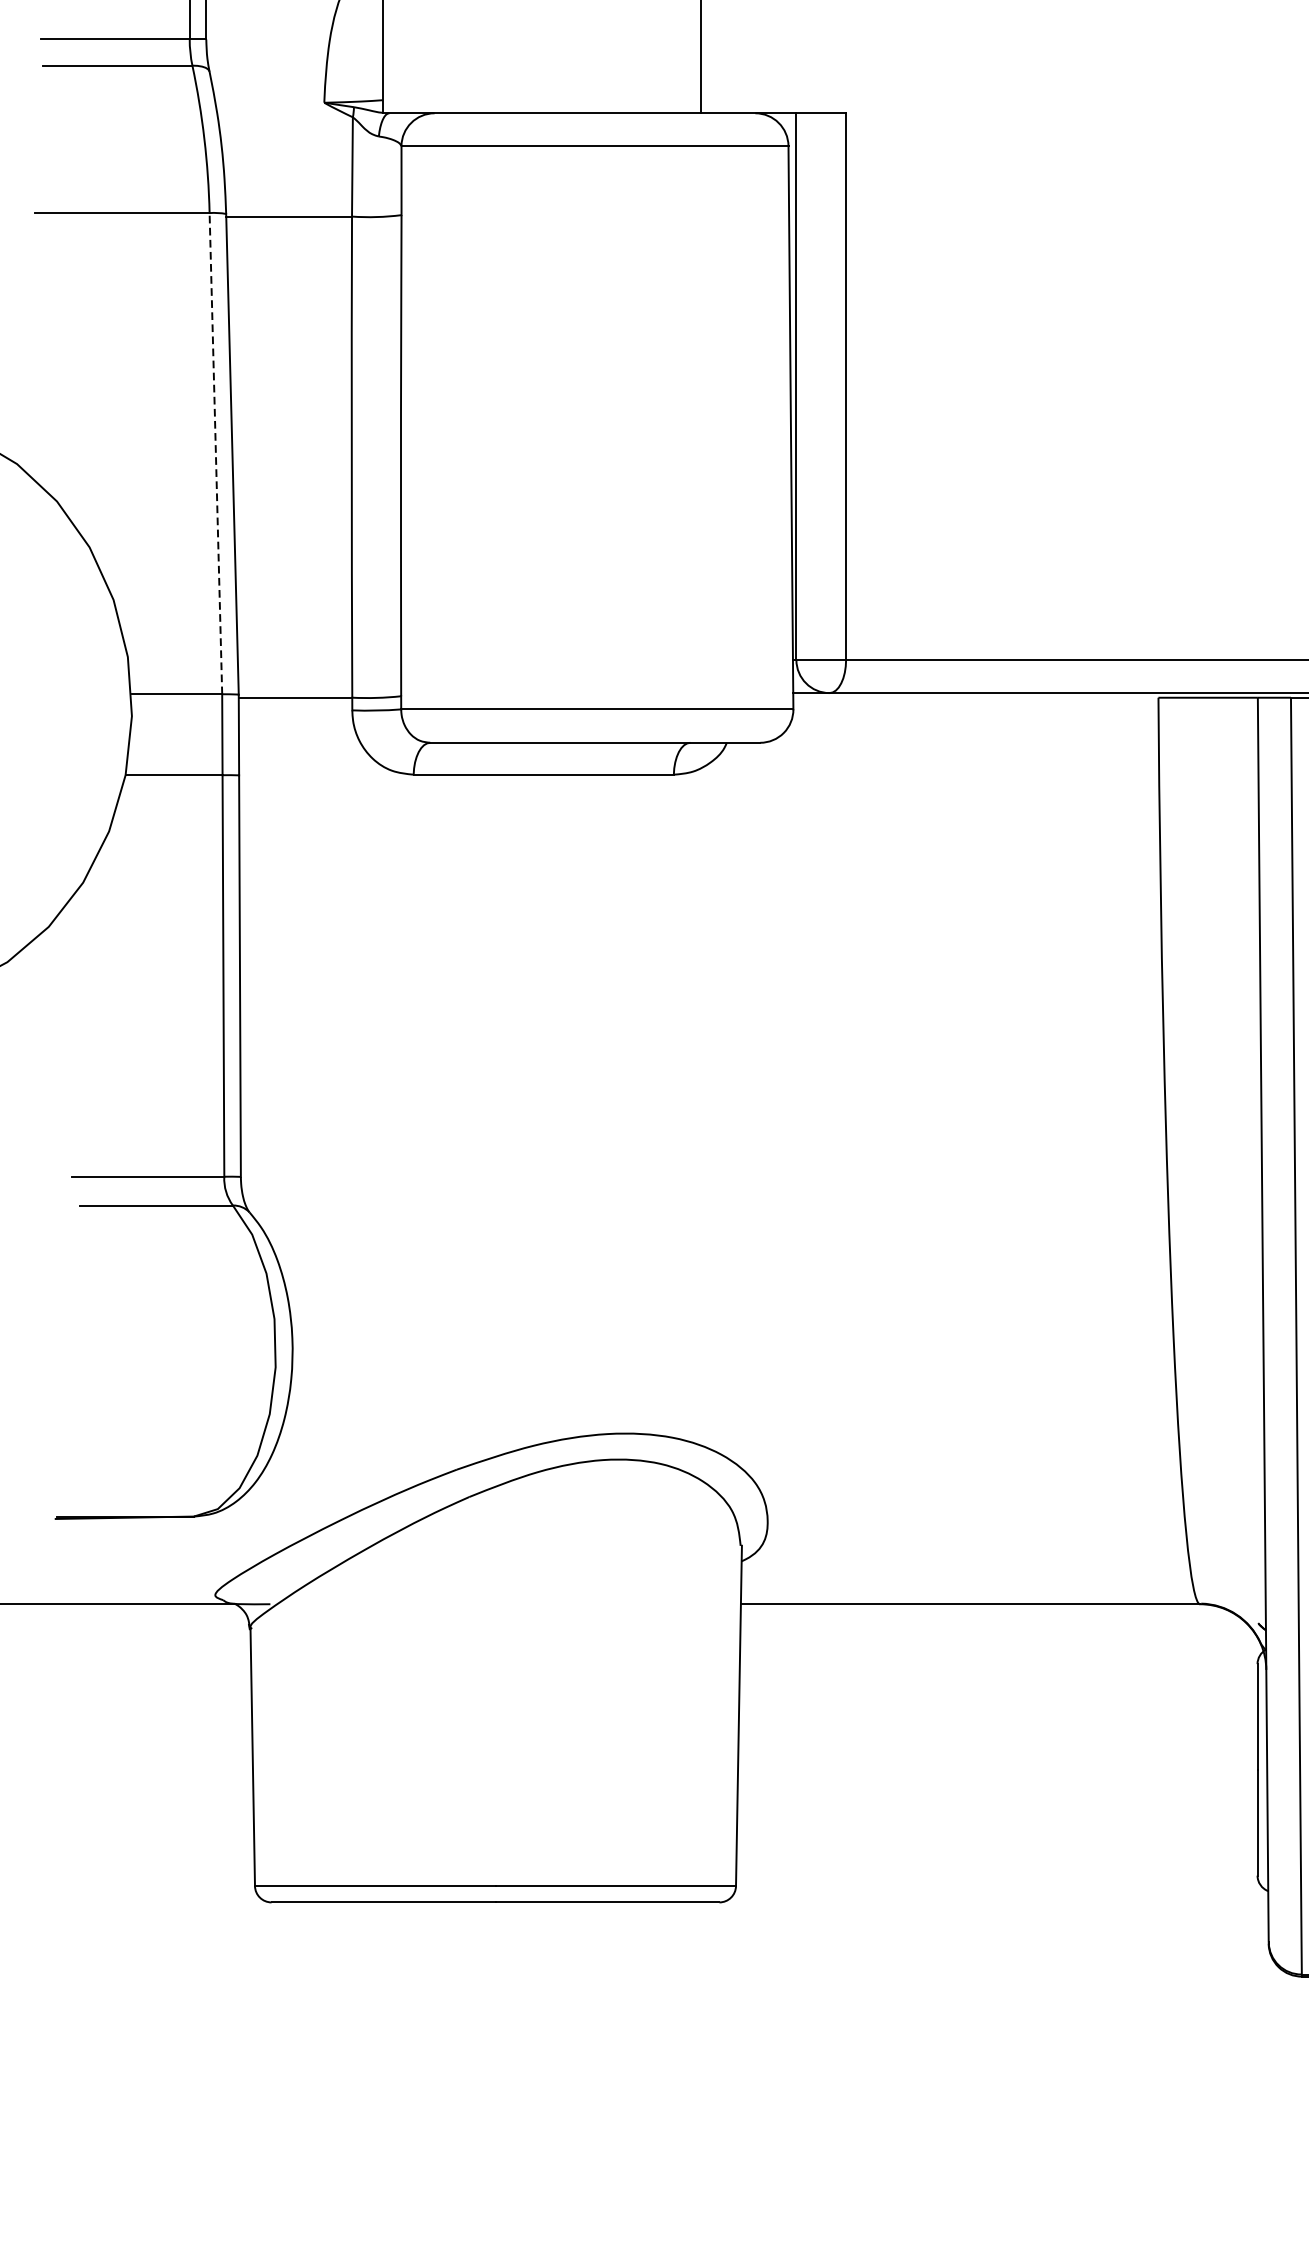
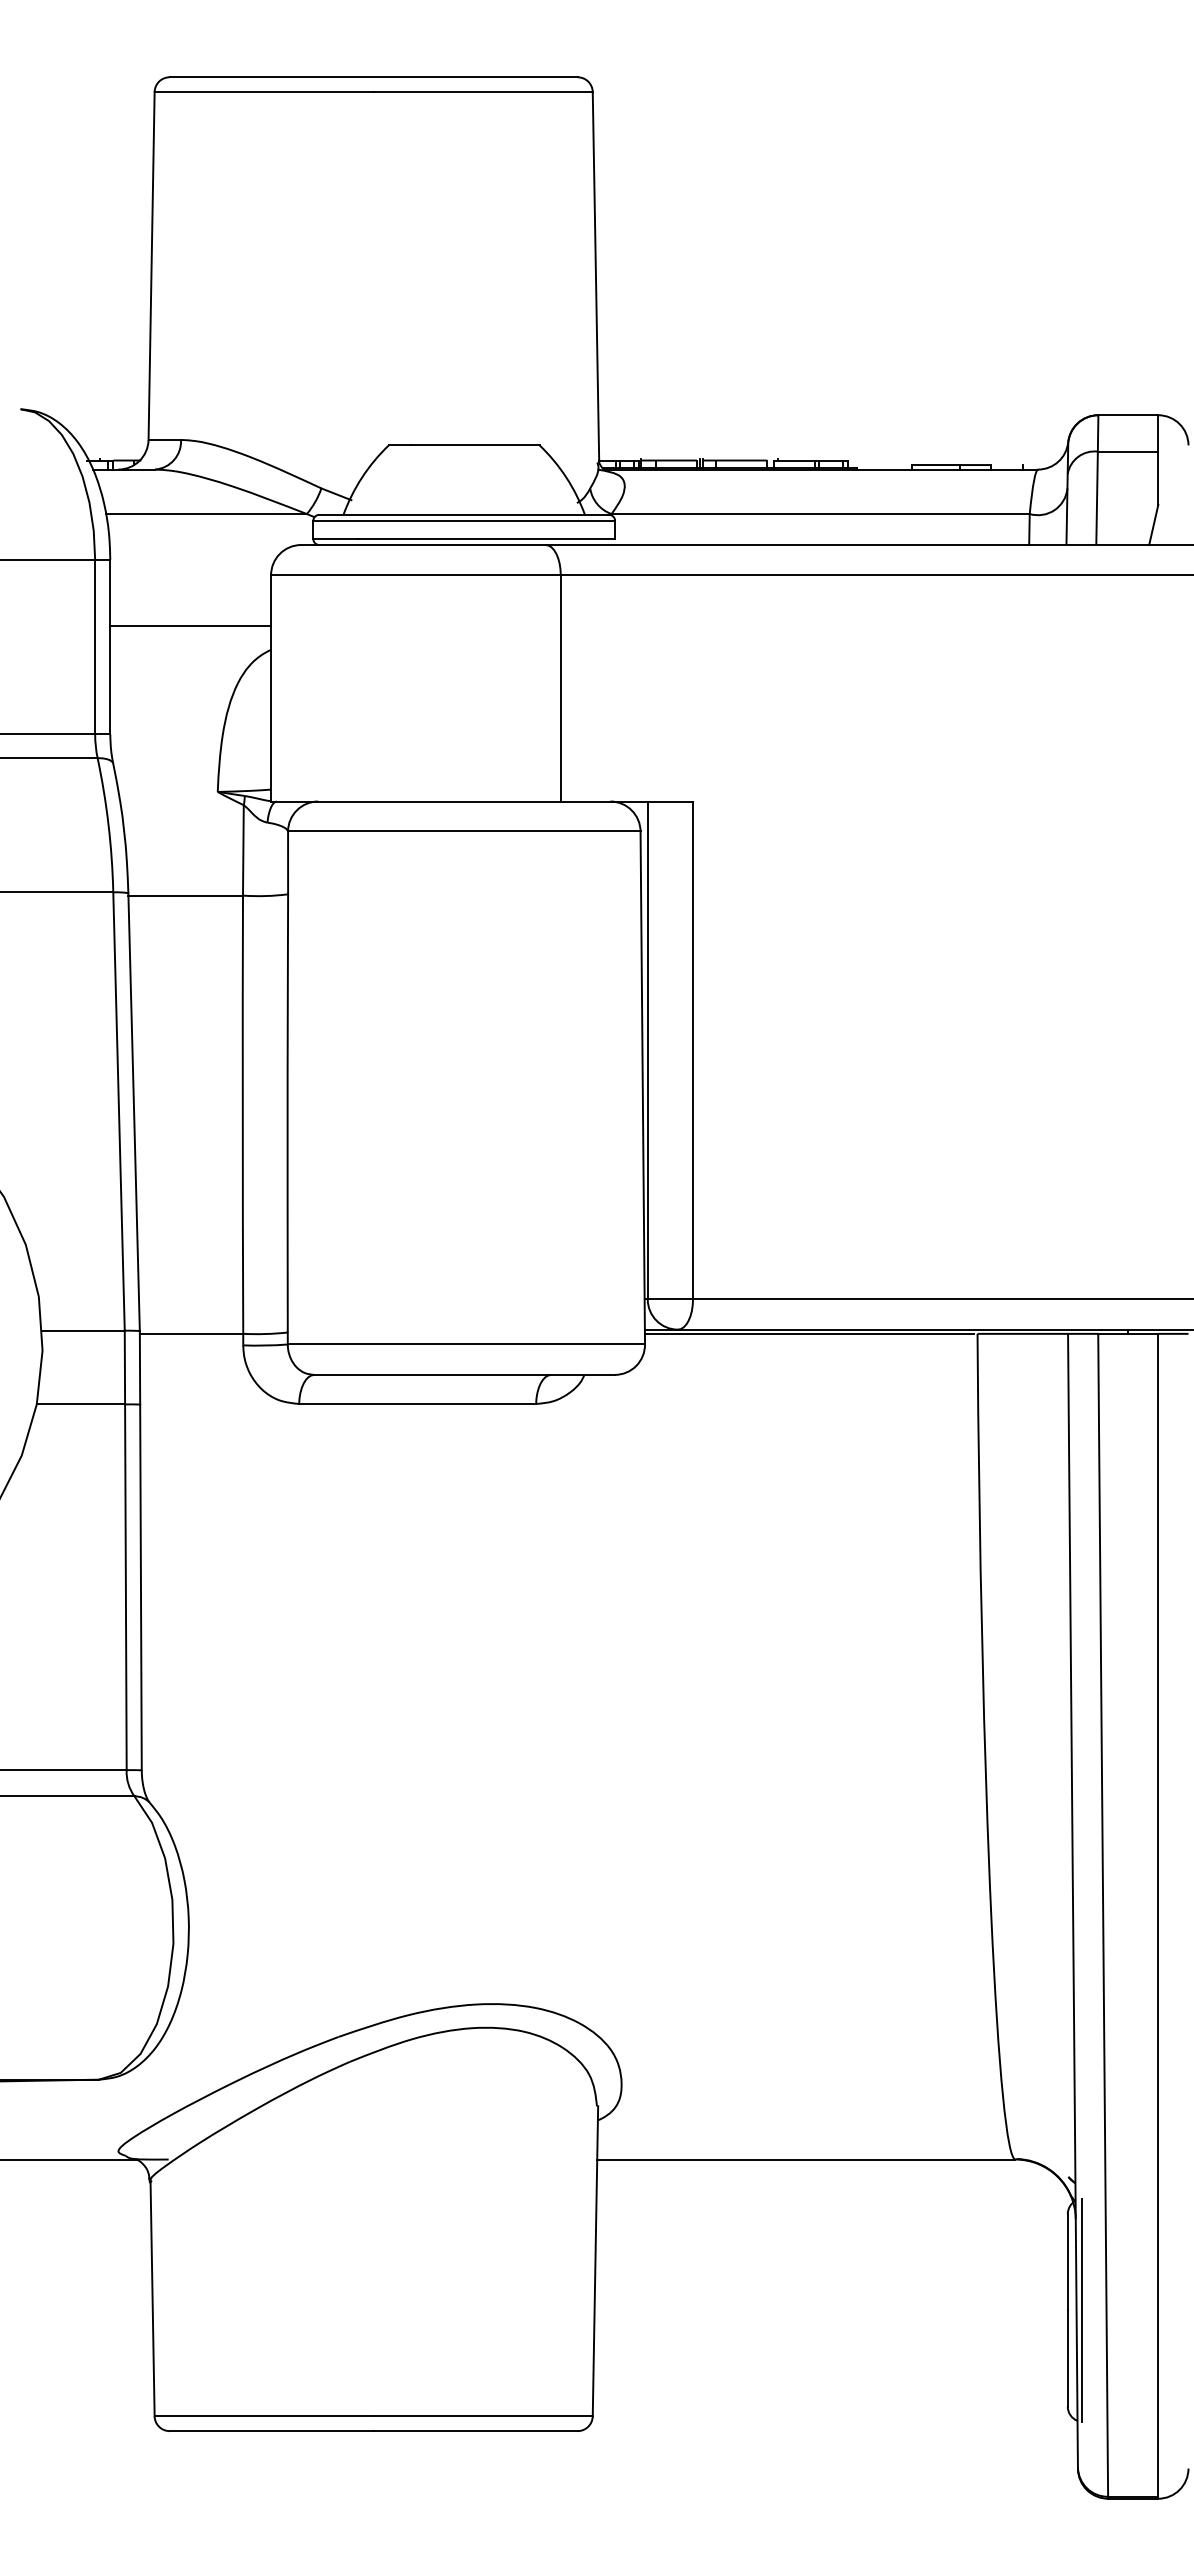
line: (216, 453) -> (119, 1111), dashed -> solid
line: (973, 697) -> (809, 1333), added
line: (1272, 1769) -> (1081, 2310), added

